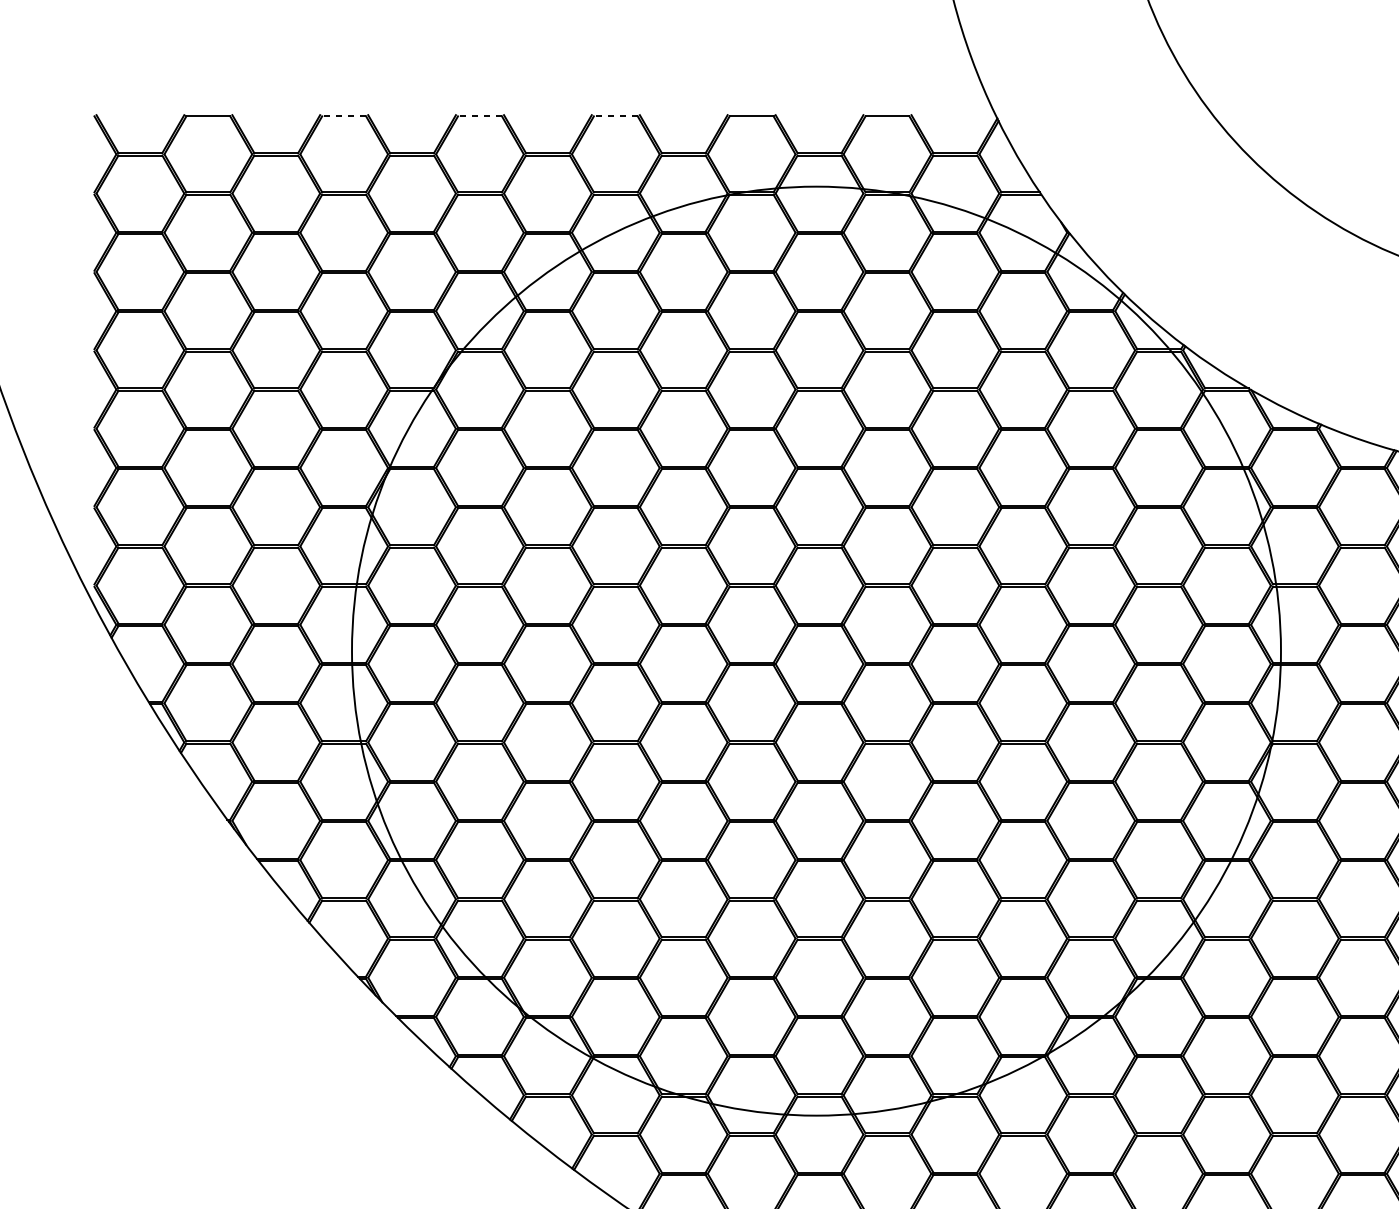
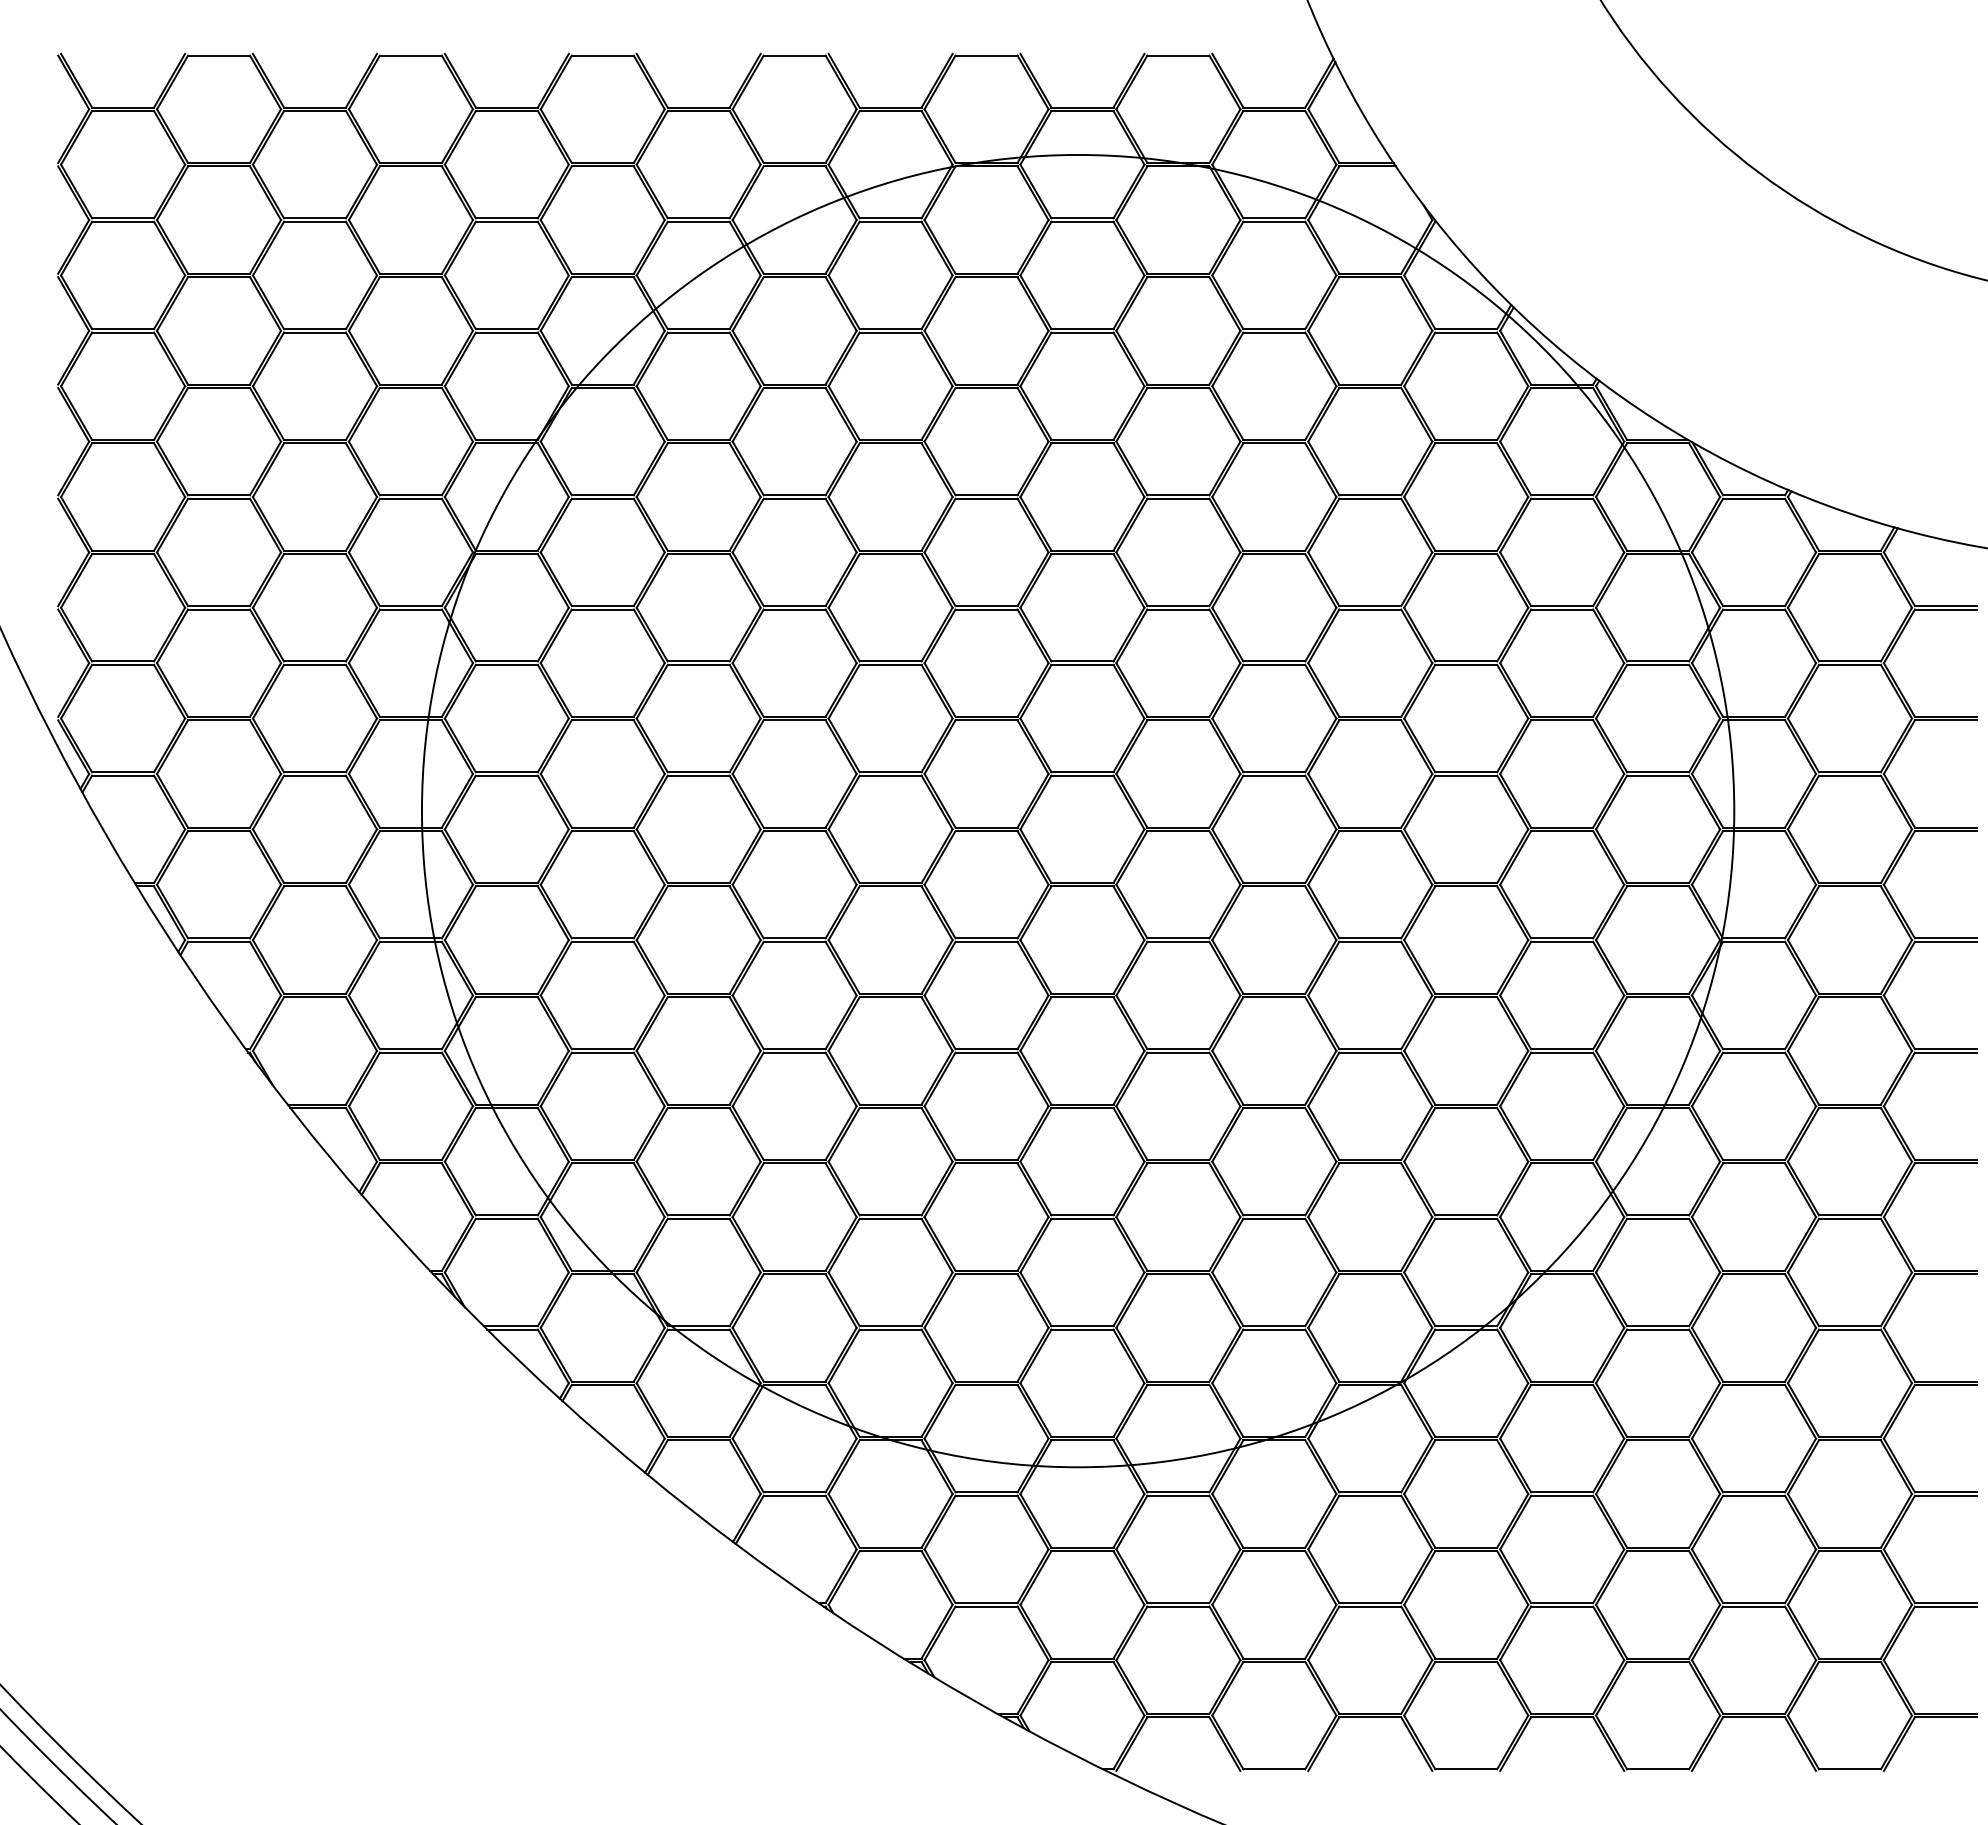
line: (343, 116) -> (410, 55), dashed -> solid
line: (479, 116) -> (602, 55), dashed -> solid
line: (615, 116) -> (794, 55), dashed -> solid

